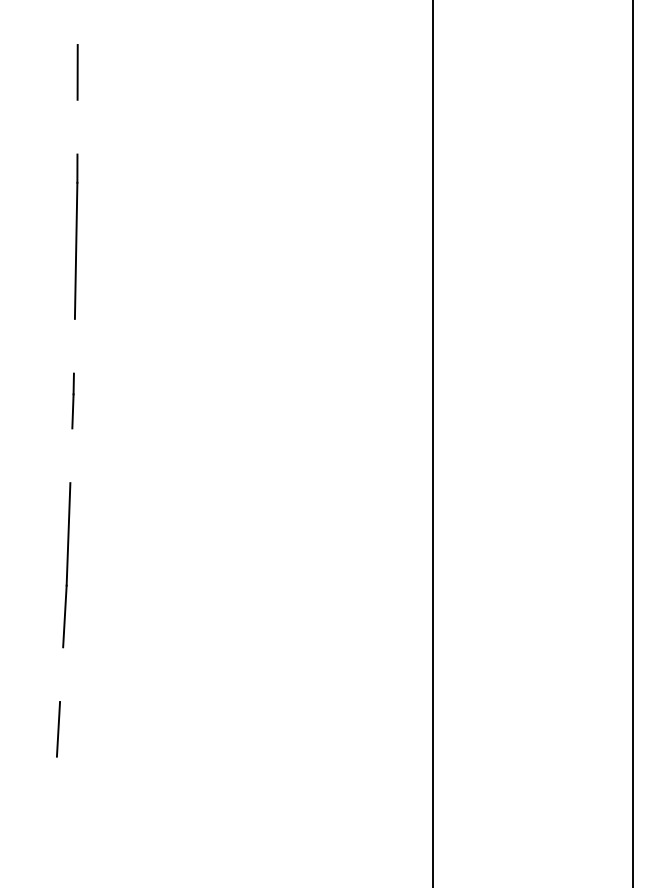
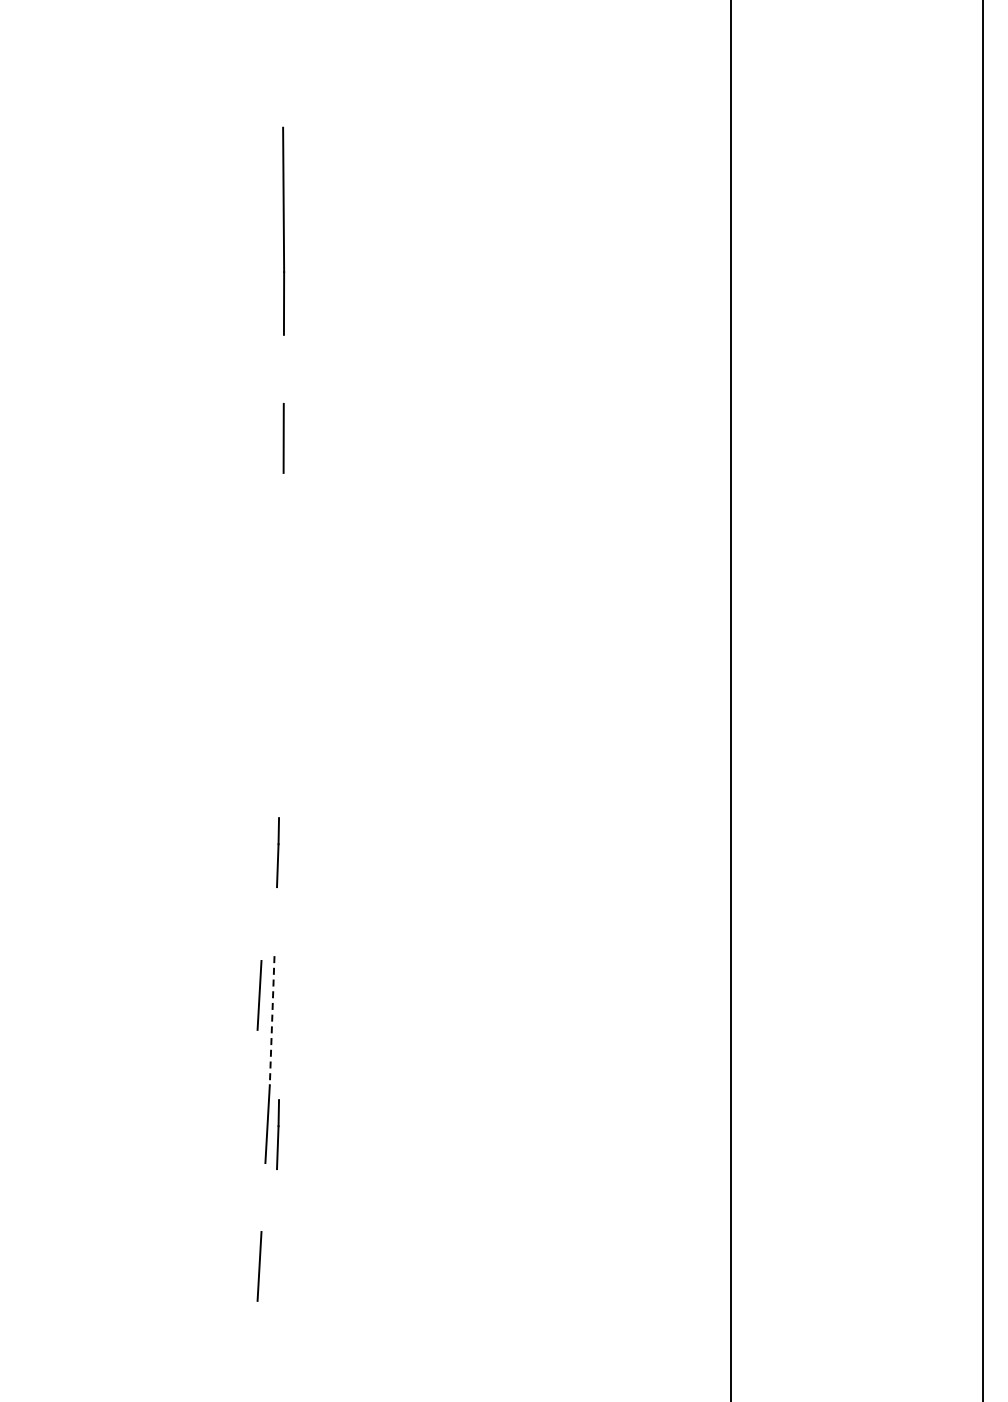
line: (75, 236) -> (281, 645), removed
line: (58, 514) -> (259, 995), added
line: (68, 534) -> (272, 1020), solid -> dashed
line: (72, 624) -> (277, 1134), added

